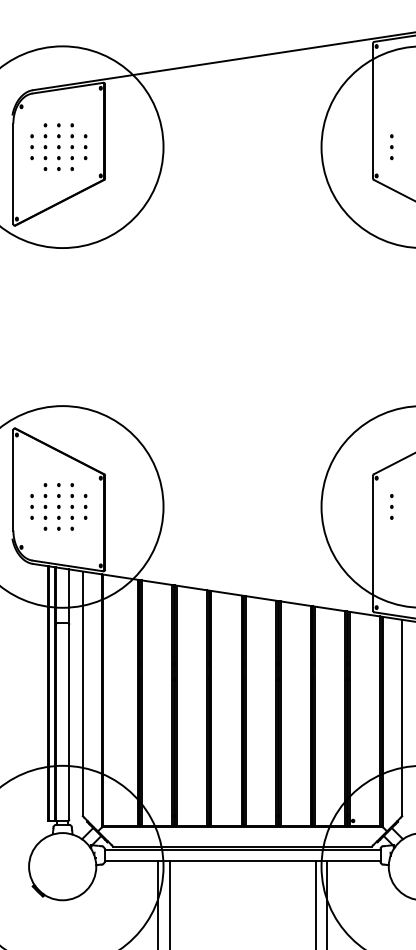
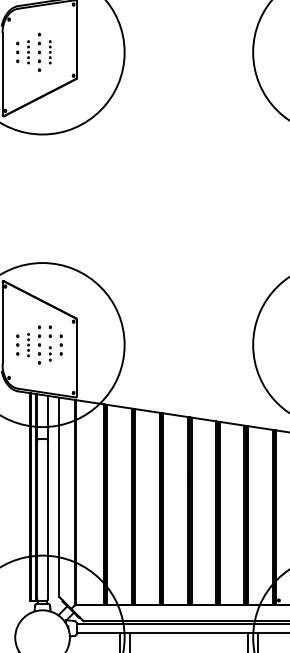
part: (45, 146) -> (28, 51), size x0.6
part: (71, 146) -> (49, 51), size x0.6
part: (85, 147) -> (61, 52), removed
part: (45, 506) -> (28, 344), size x0.6
part: (71, 517) -> (49, 353), size x0.7

